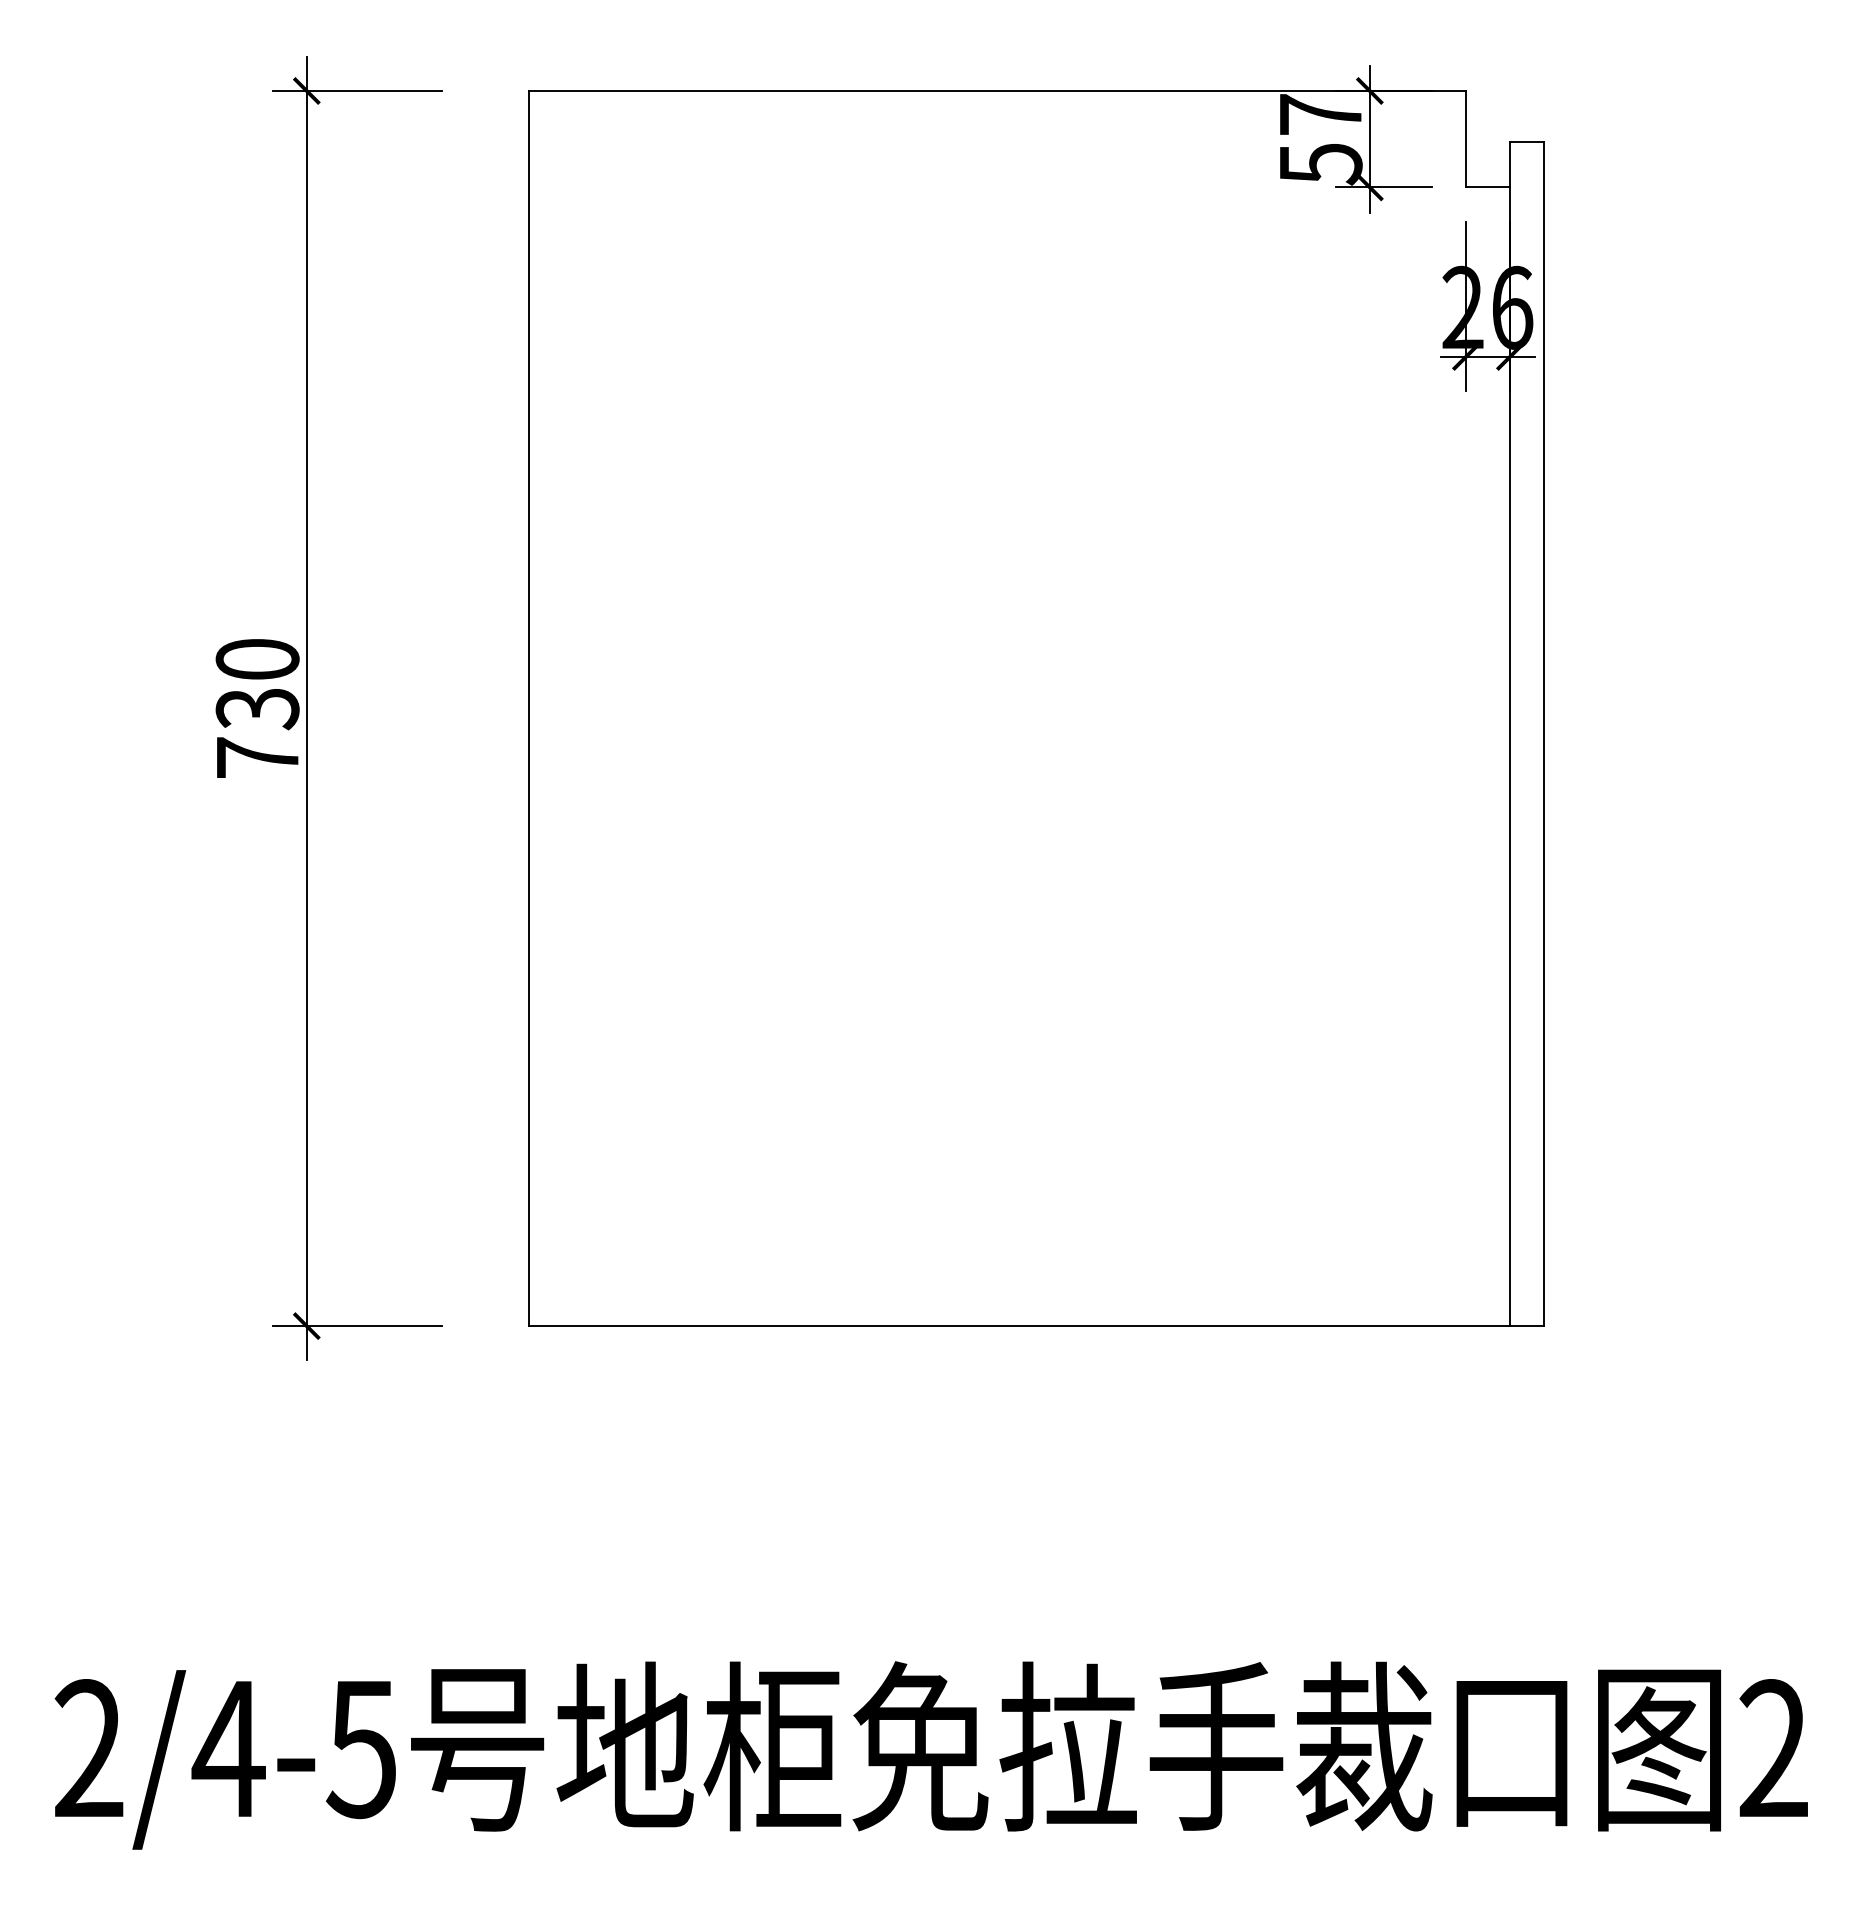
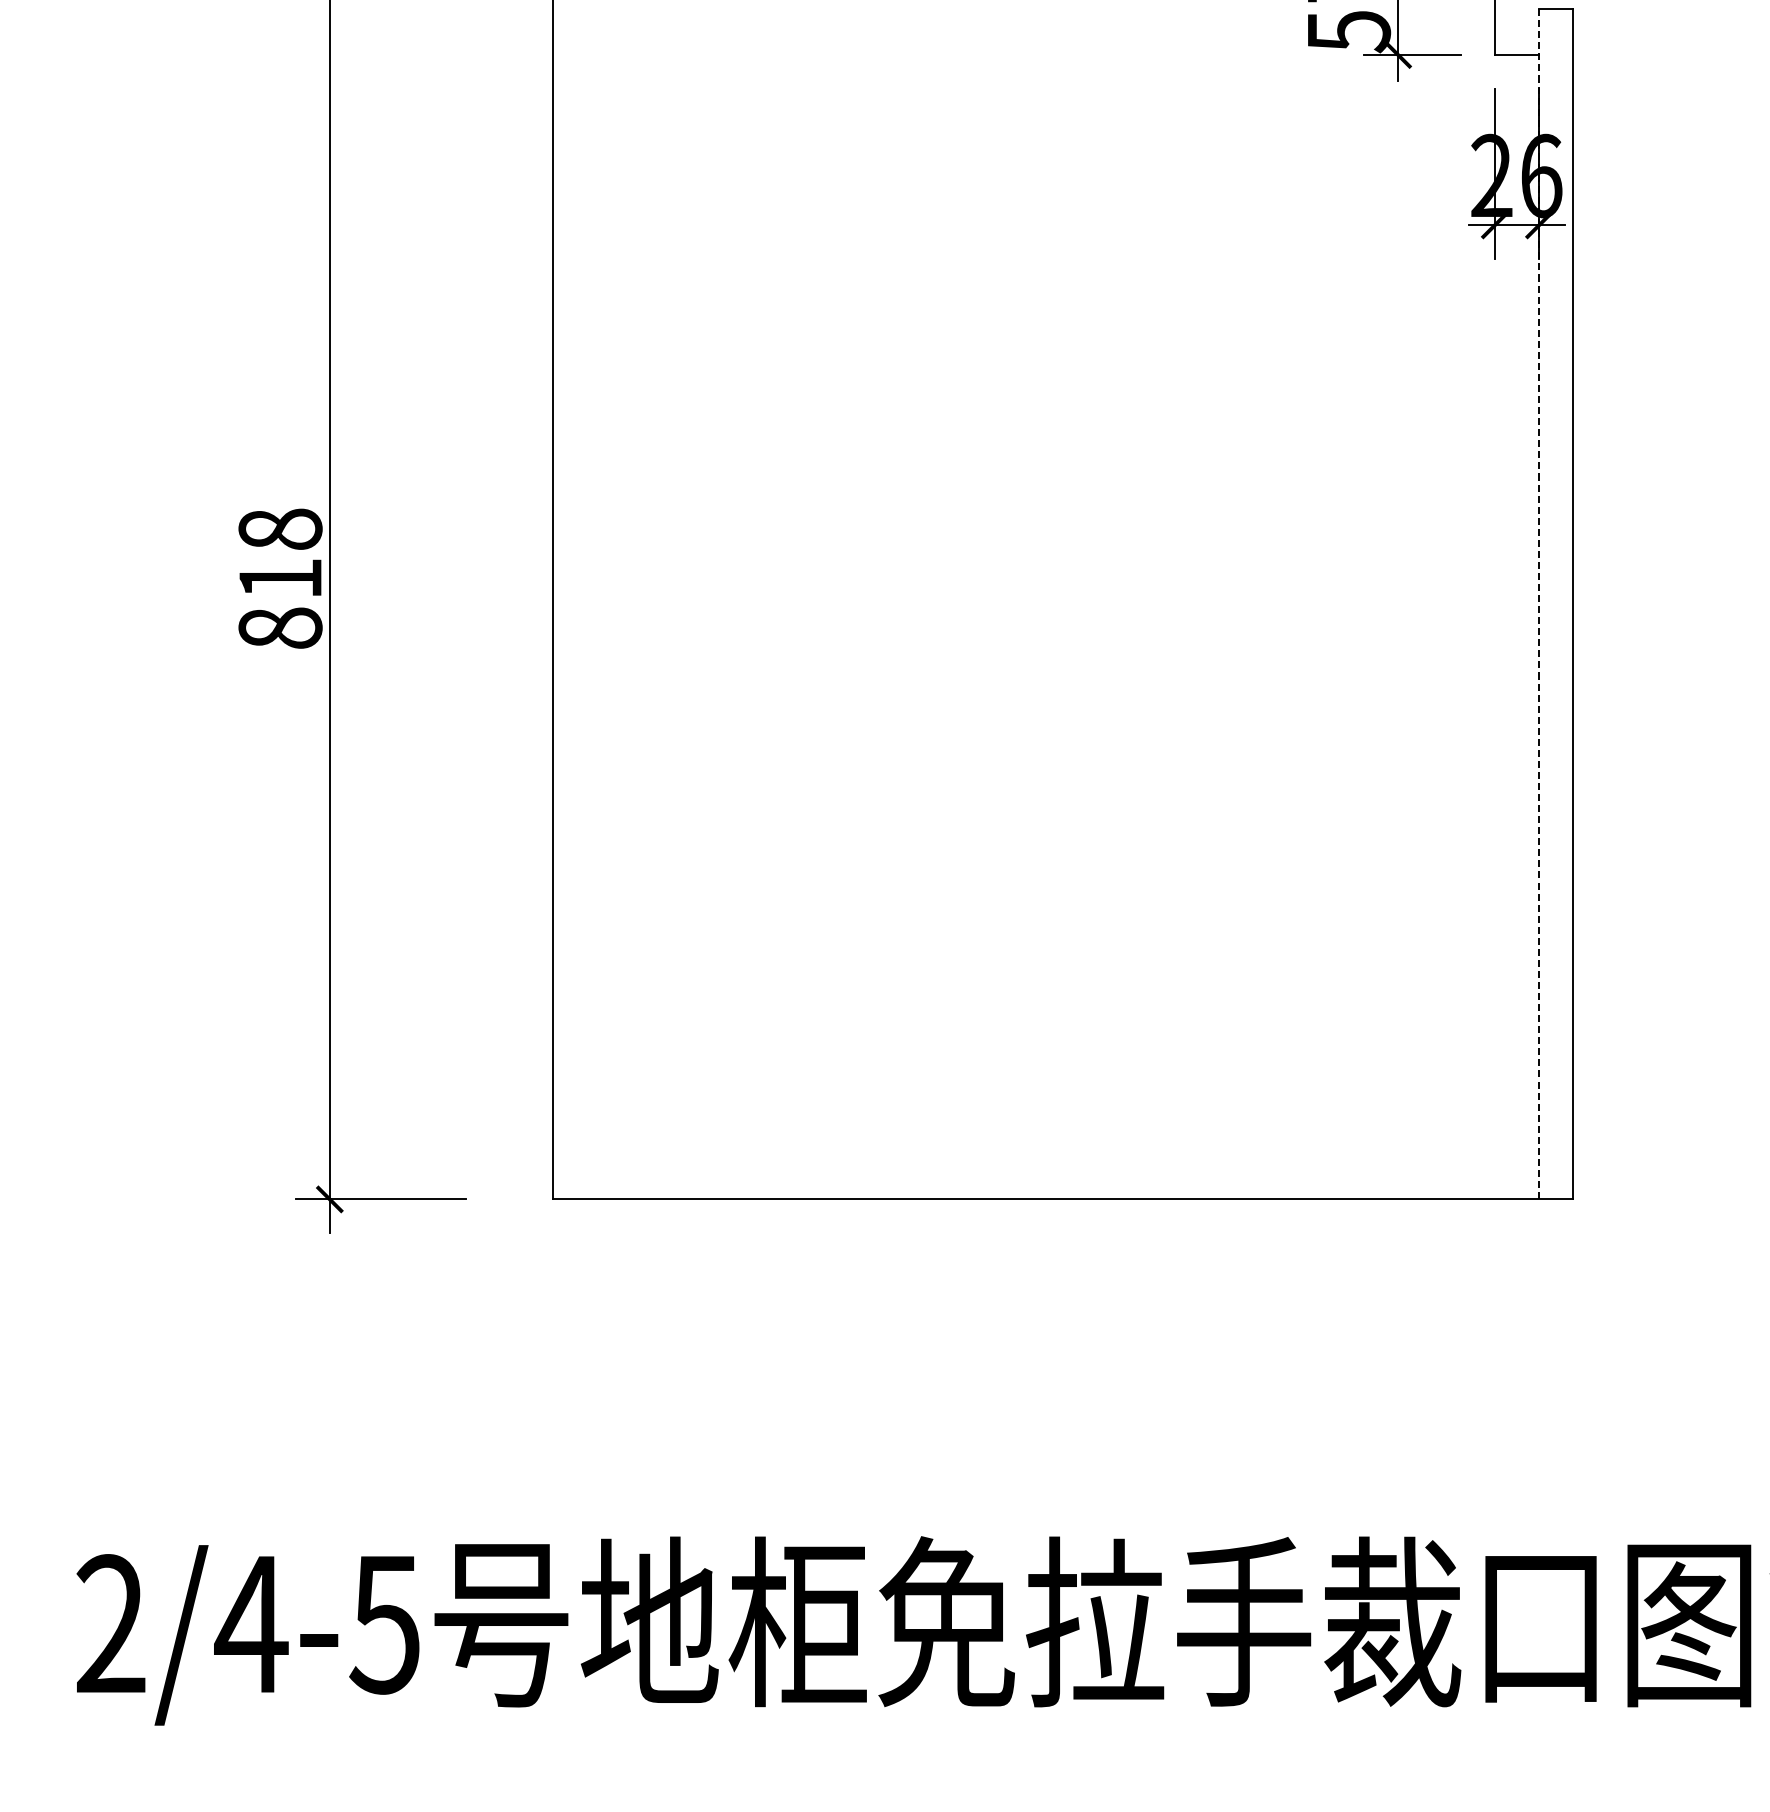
text: (257, 708) -> (280, 578), 730 -> 818
line: (1509, 734) -> (1538, 604), solid -> dashed

